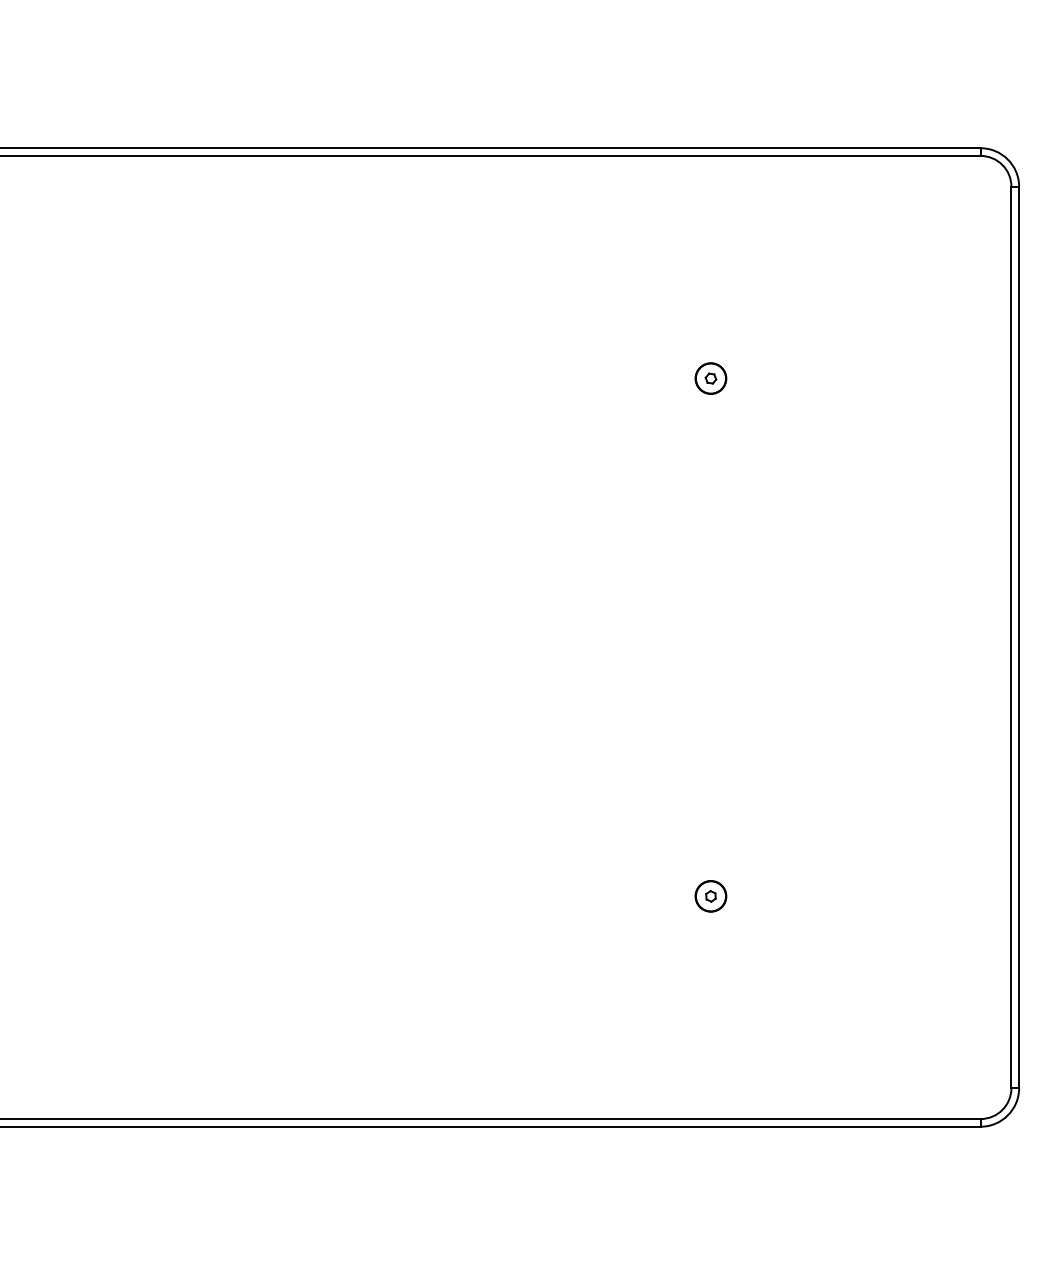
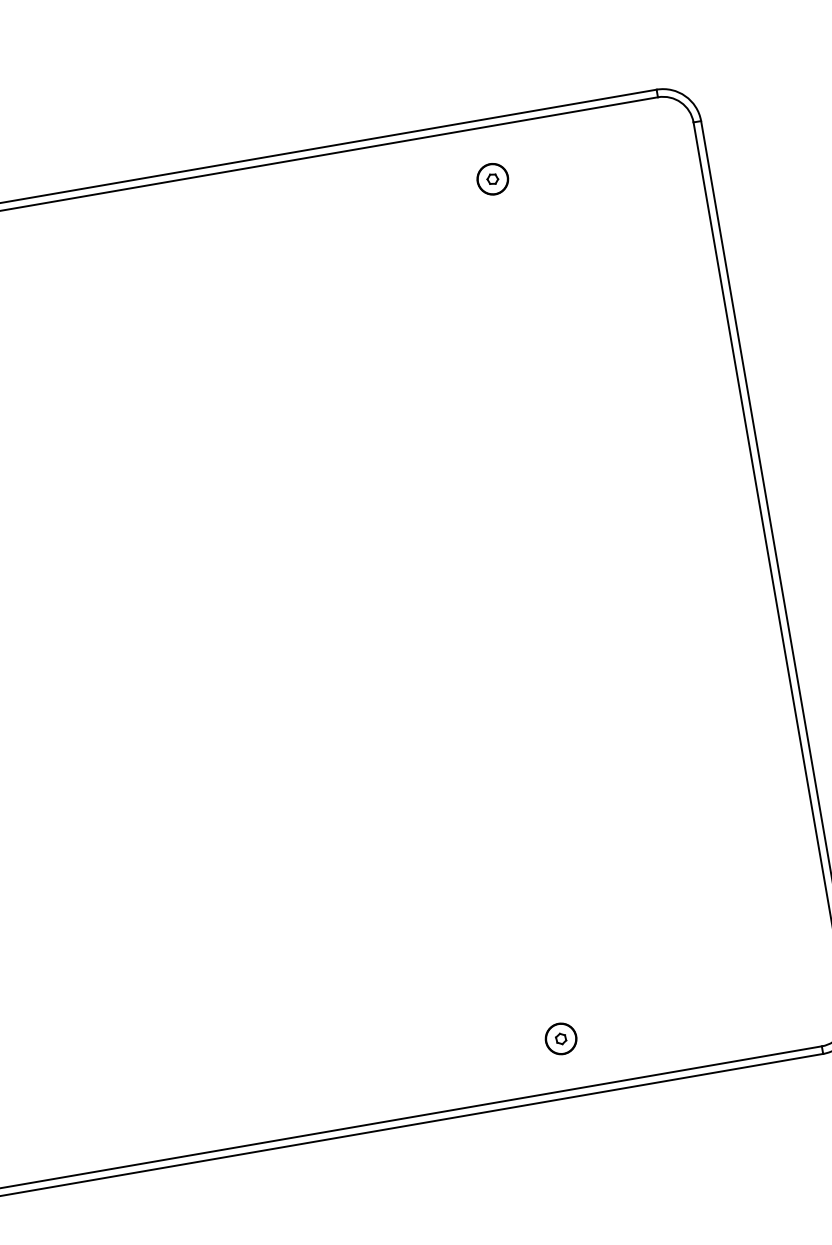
part: (710, 378) -> (492, 179), moved
part: (710, 896) -> (560, 1039), moved

